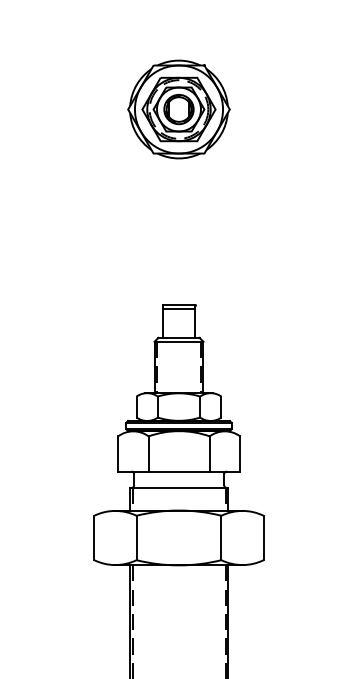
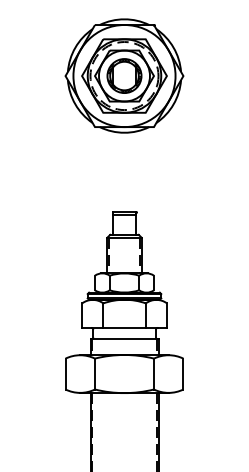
part: (179, 108) -> (124, 75), size x1.67

